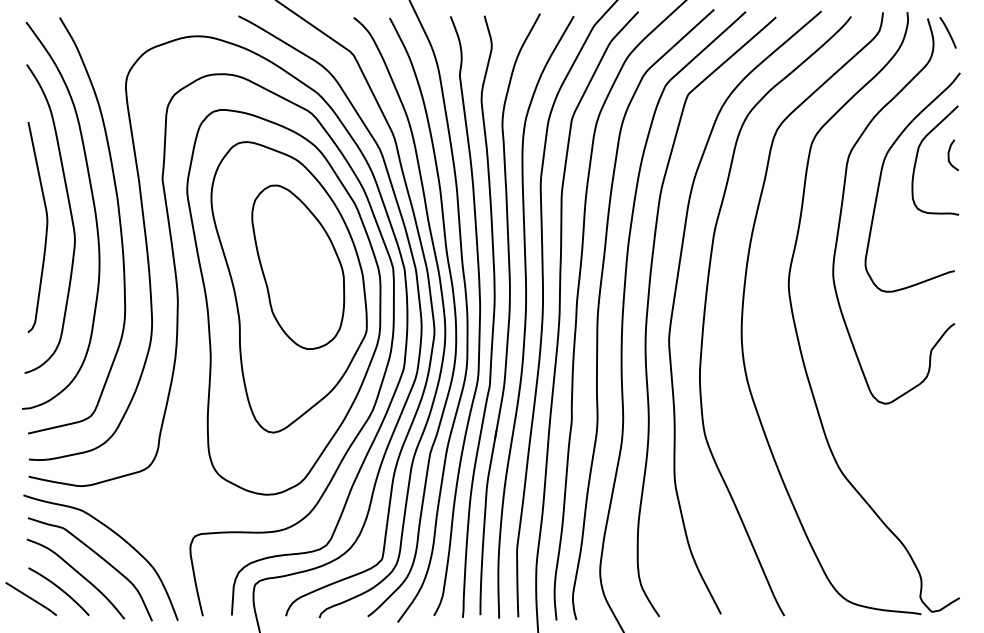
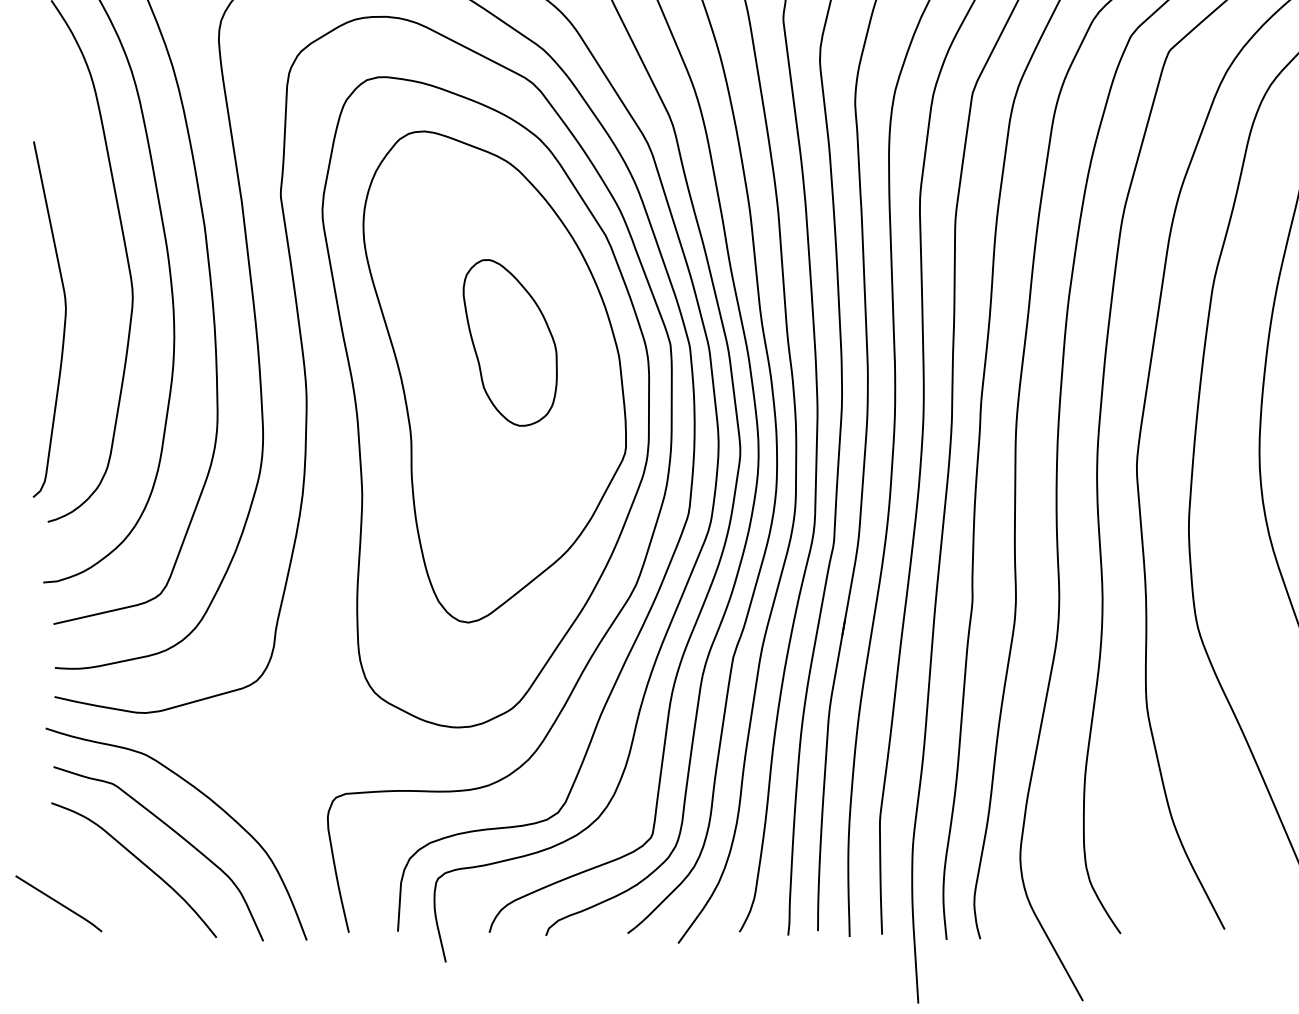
curve: (45, 230) -> (62, 324), moved
part: (298, 266) -> (510, 341), size x0.6
curve: (59, 589) -> (106, 887), removed

